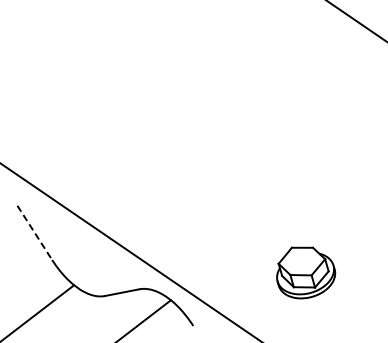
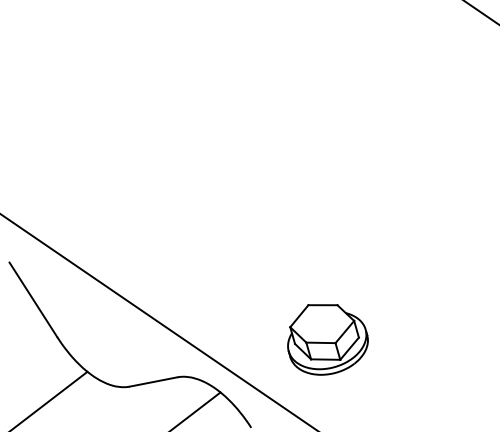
line: (35, 233) -> (34, 300), dashed -> solid
part: (306, 272) -> (328, 339), moved

